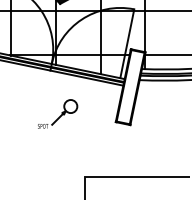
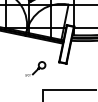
part: (57, 112) -> (35, 68), moved

